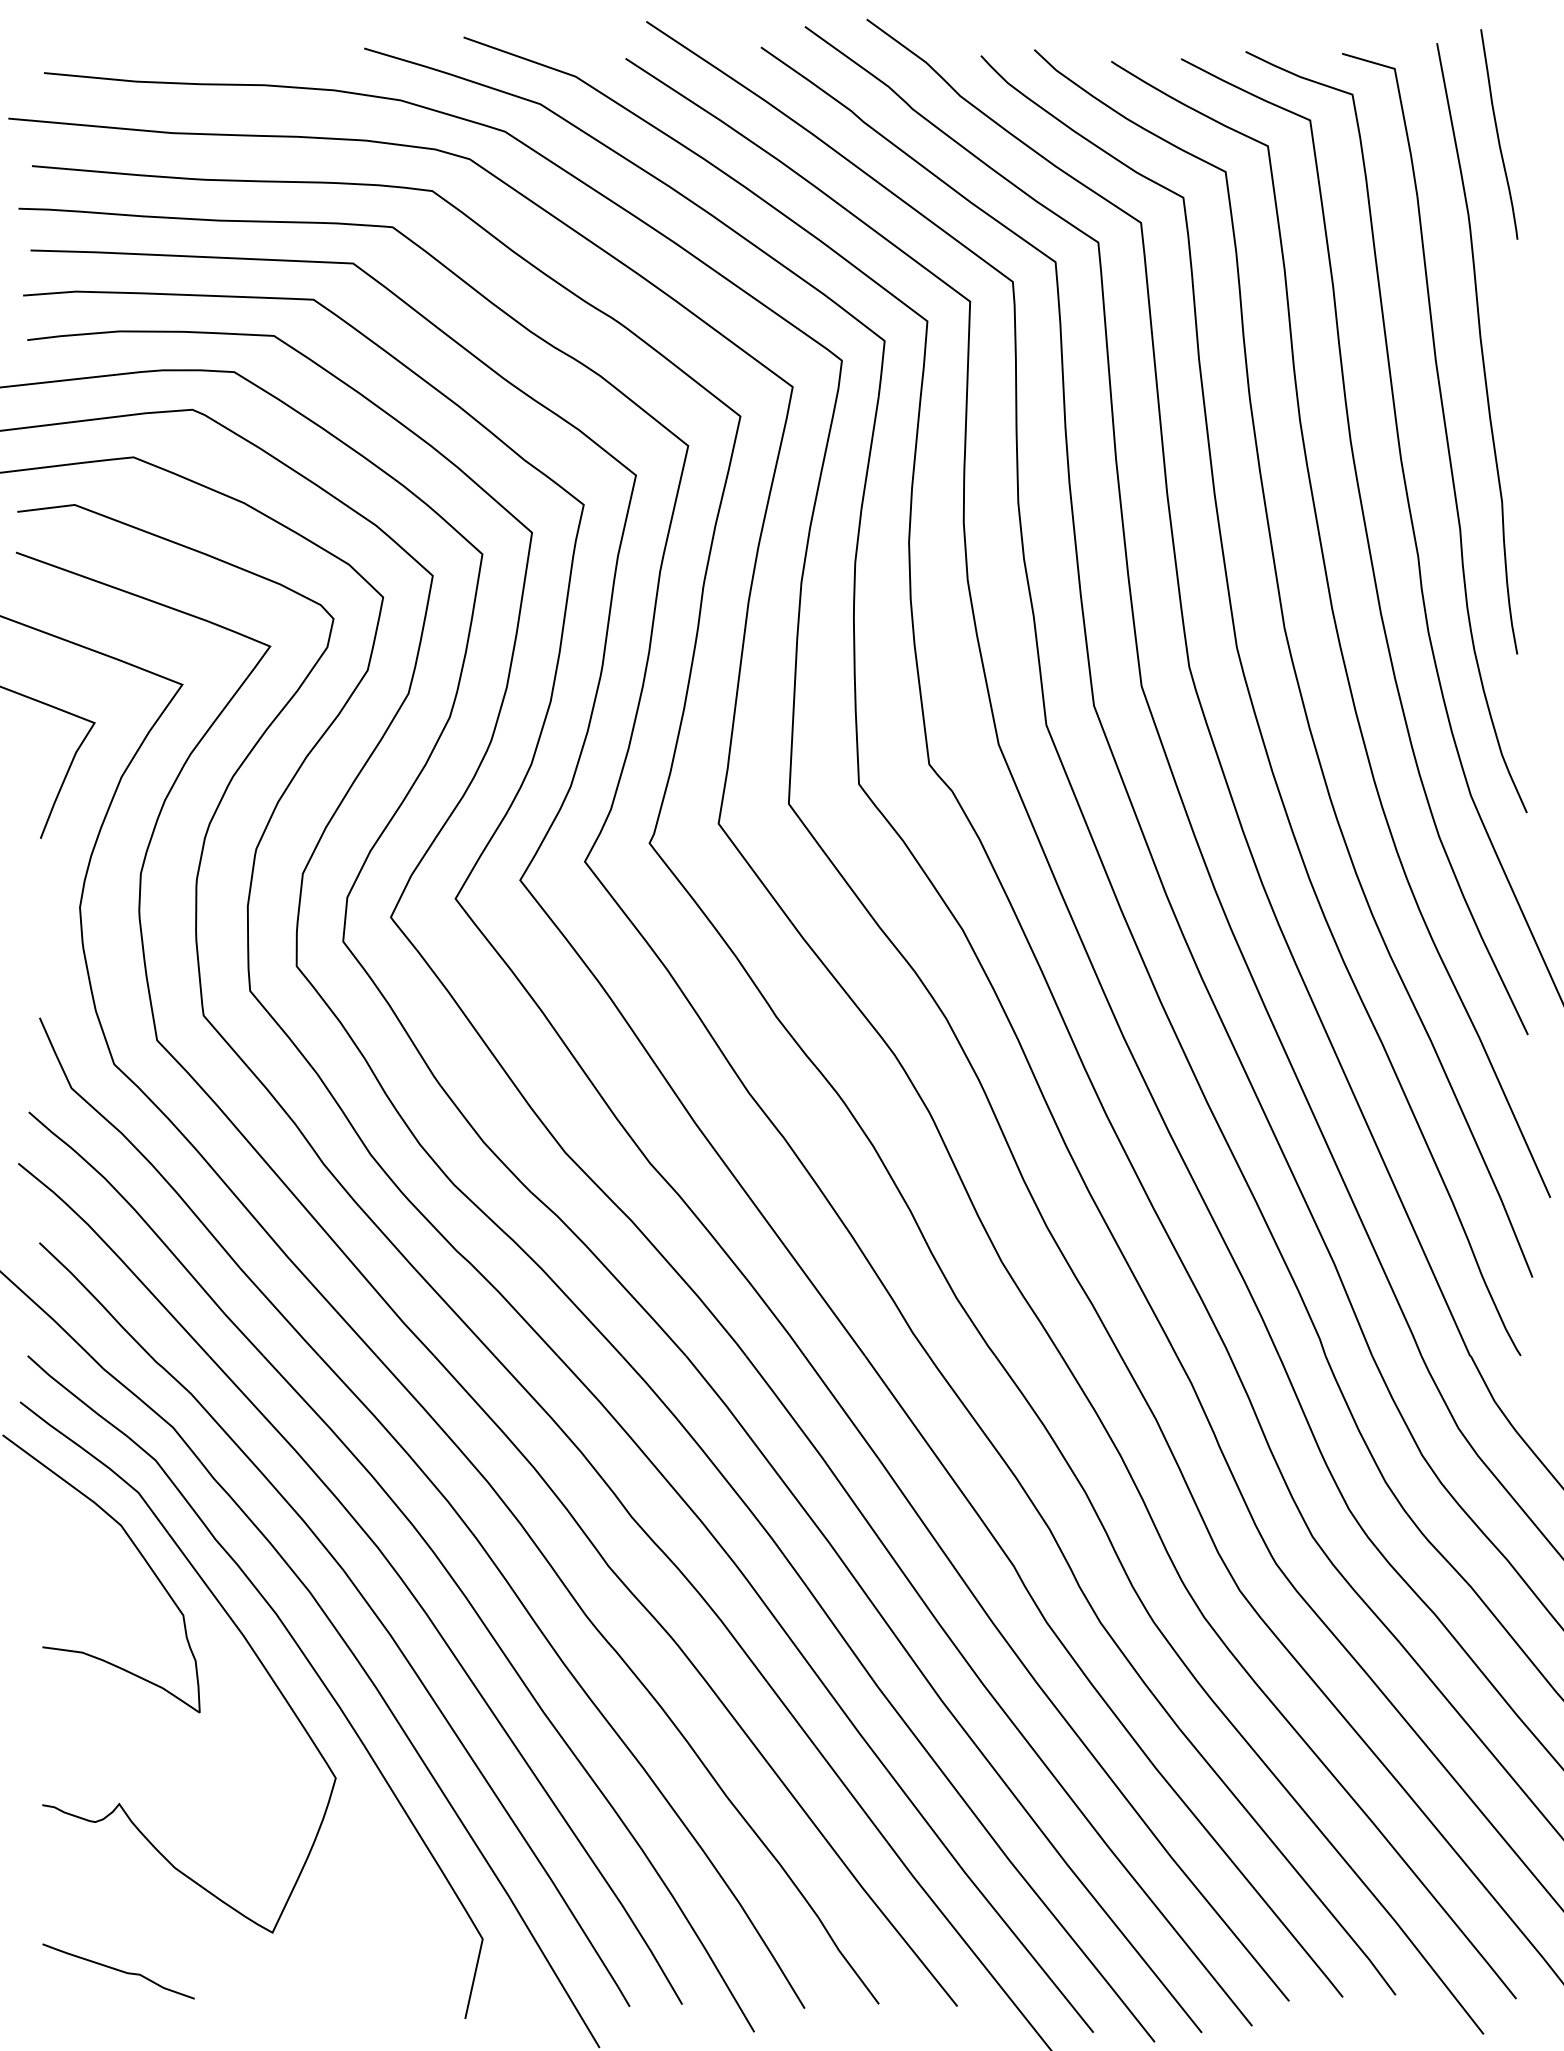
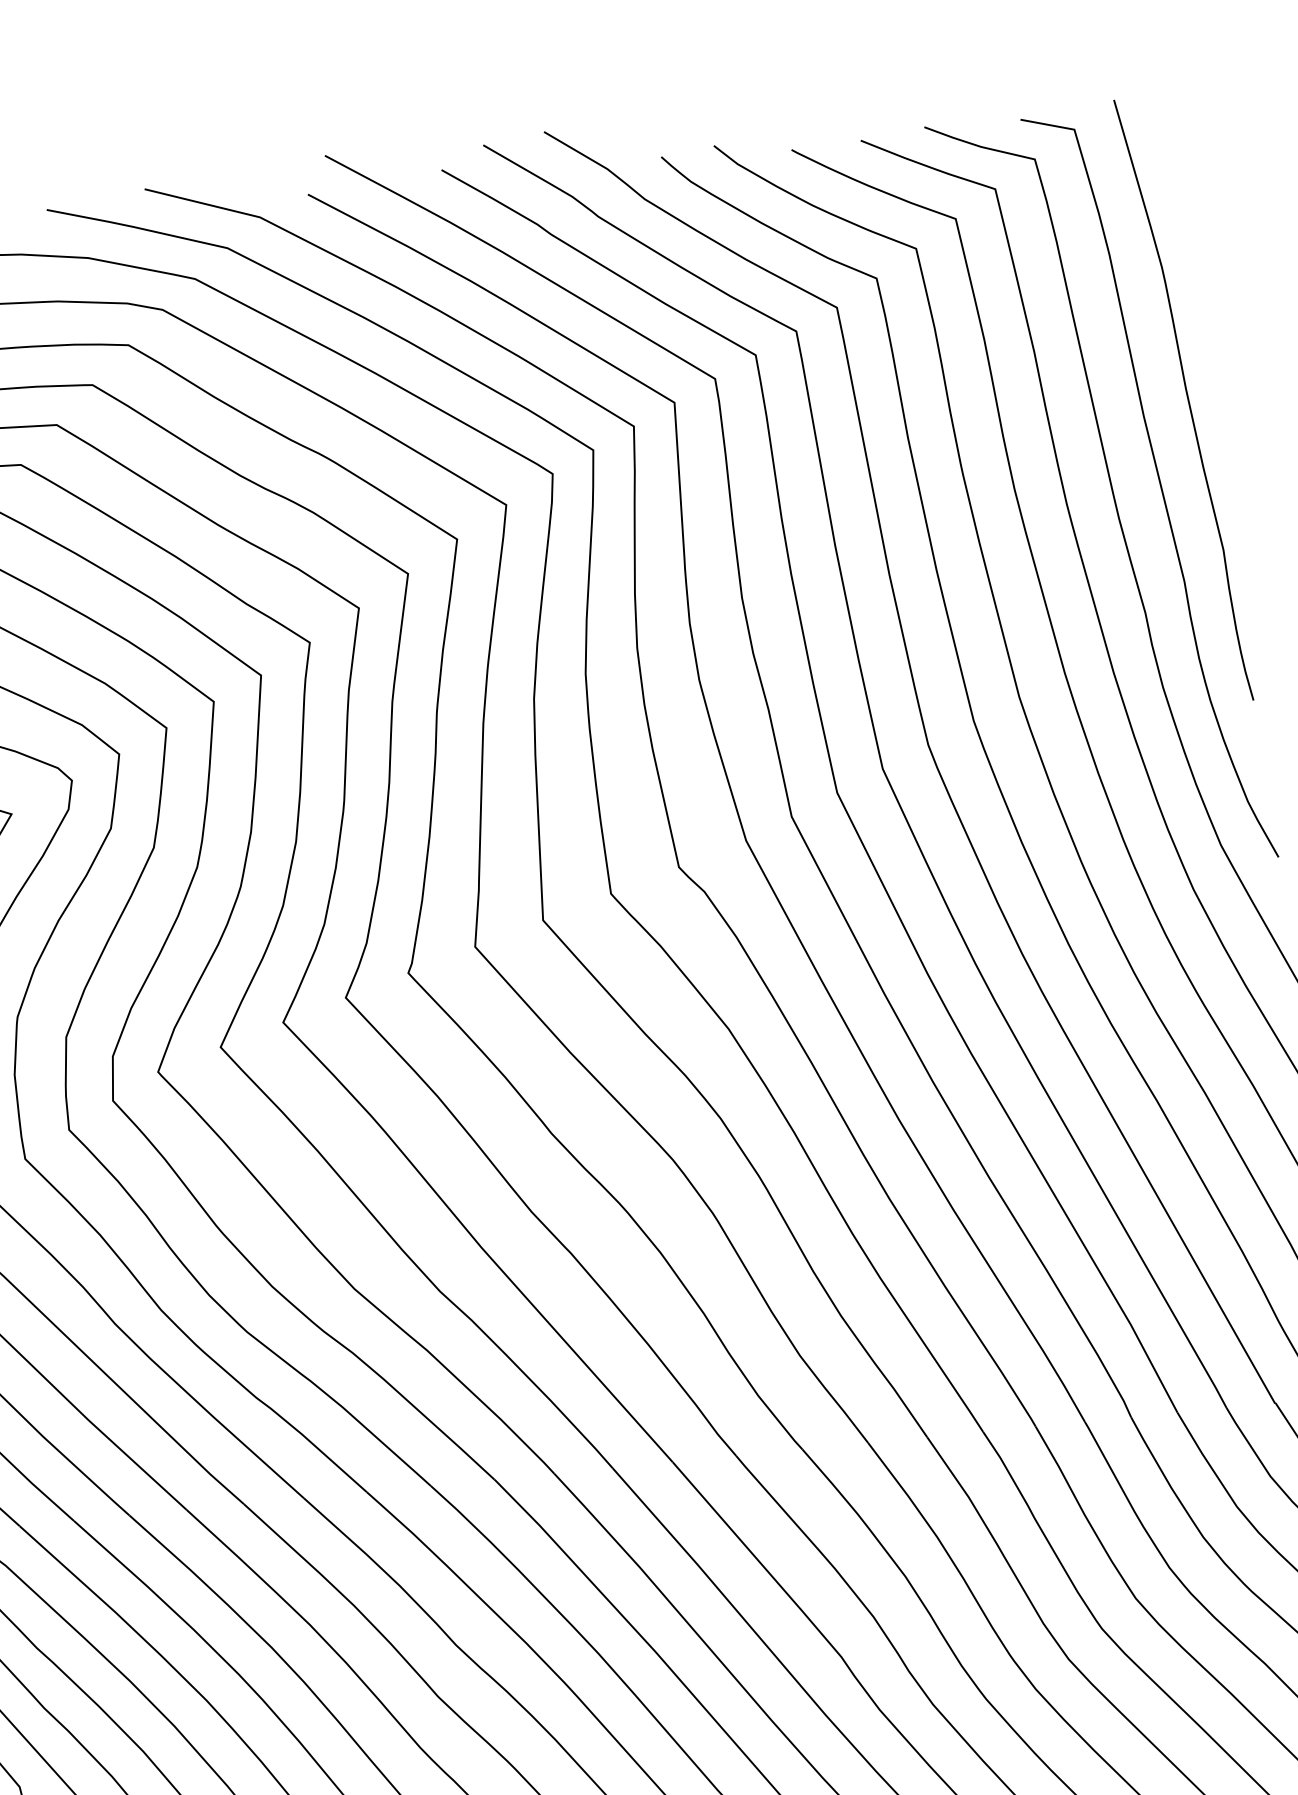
curve: (1498, 134) -> (1184, 184), removed

